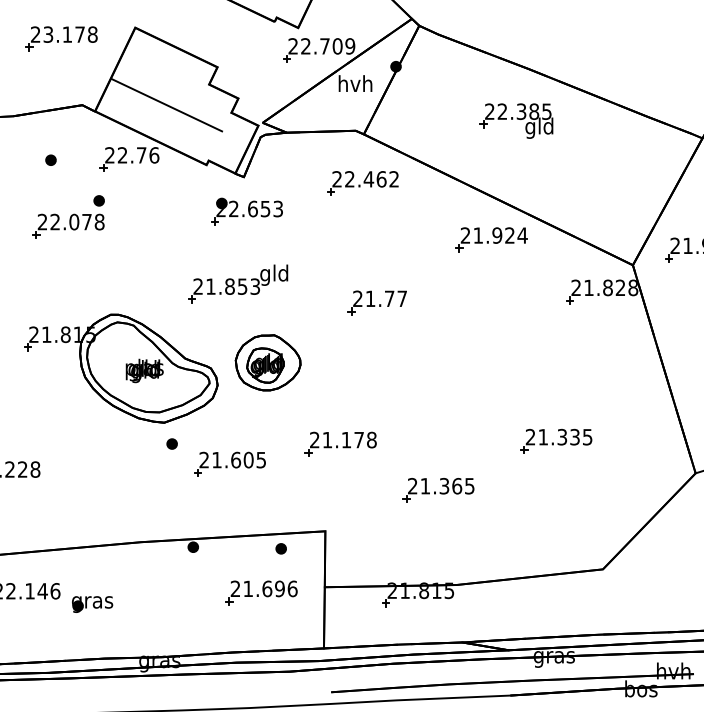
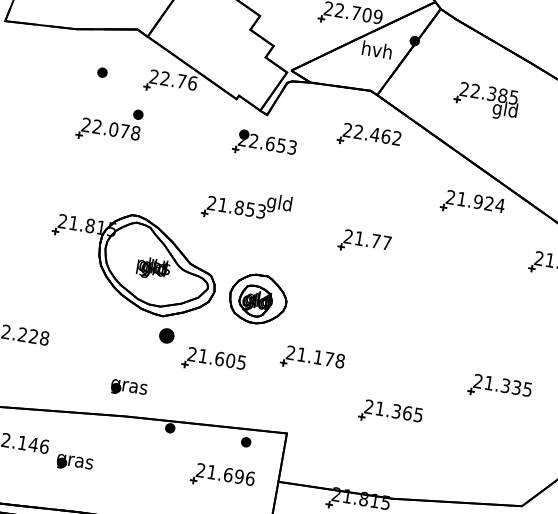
line: (167, 105) -> (211, 41), removed
part: (516, 120) -> (486, 100), moved
part: (267, 362) -> (257, 298), moved
part: (171, 443) -> (166, 335), size x1.6
part: (139, 510) -> (128, 388), added

